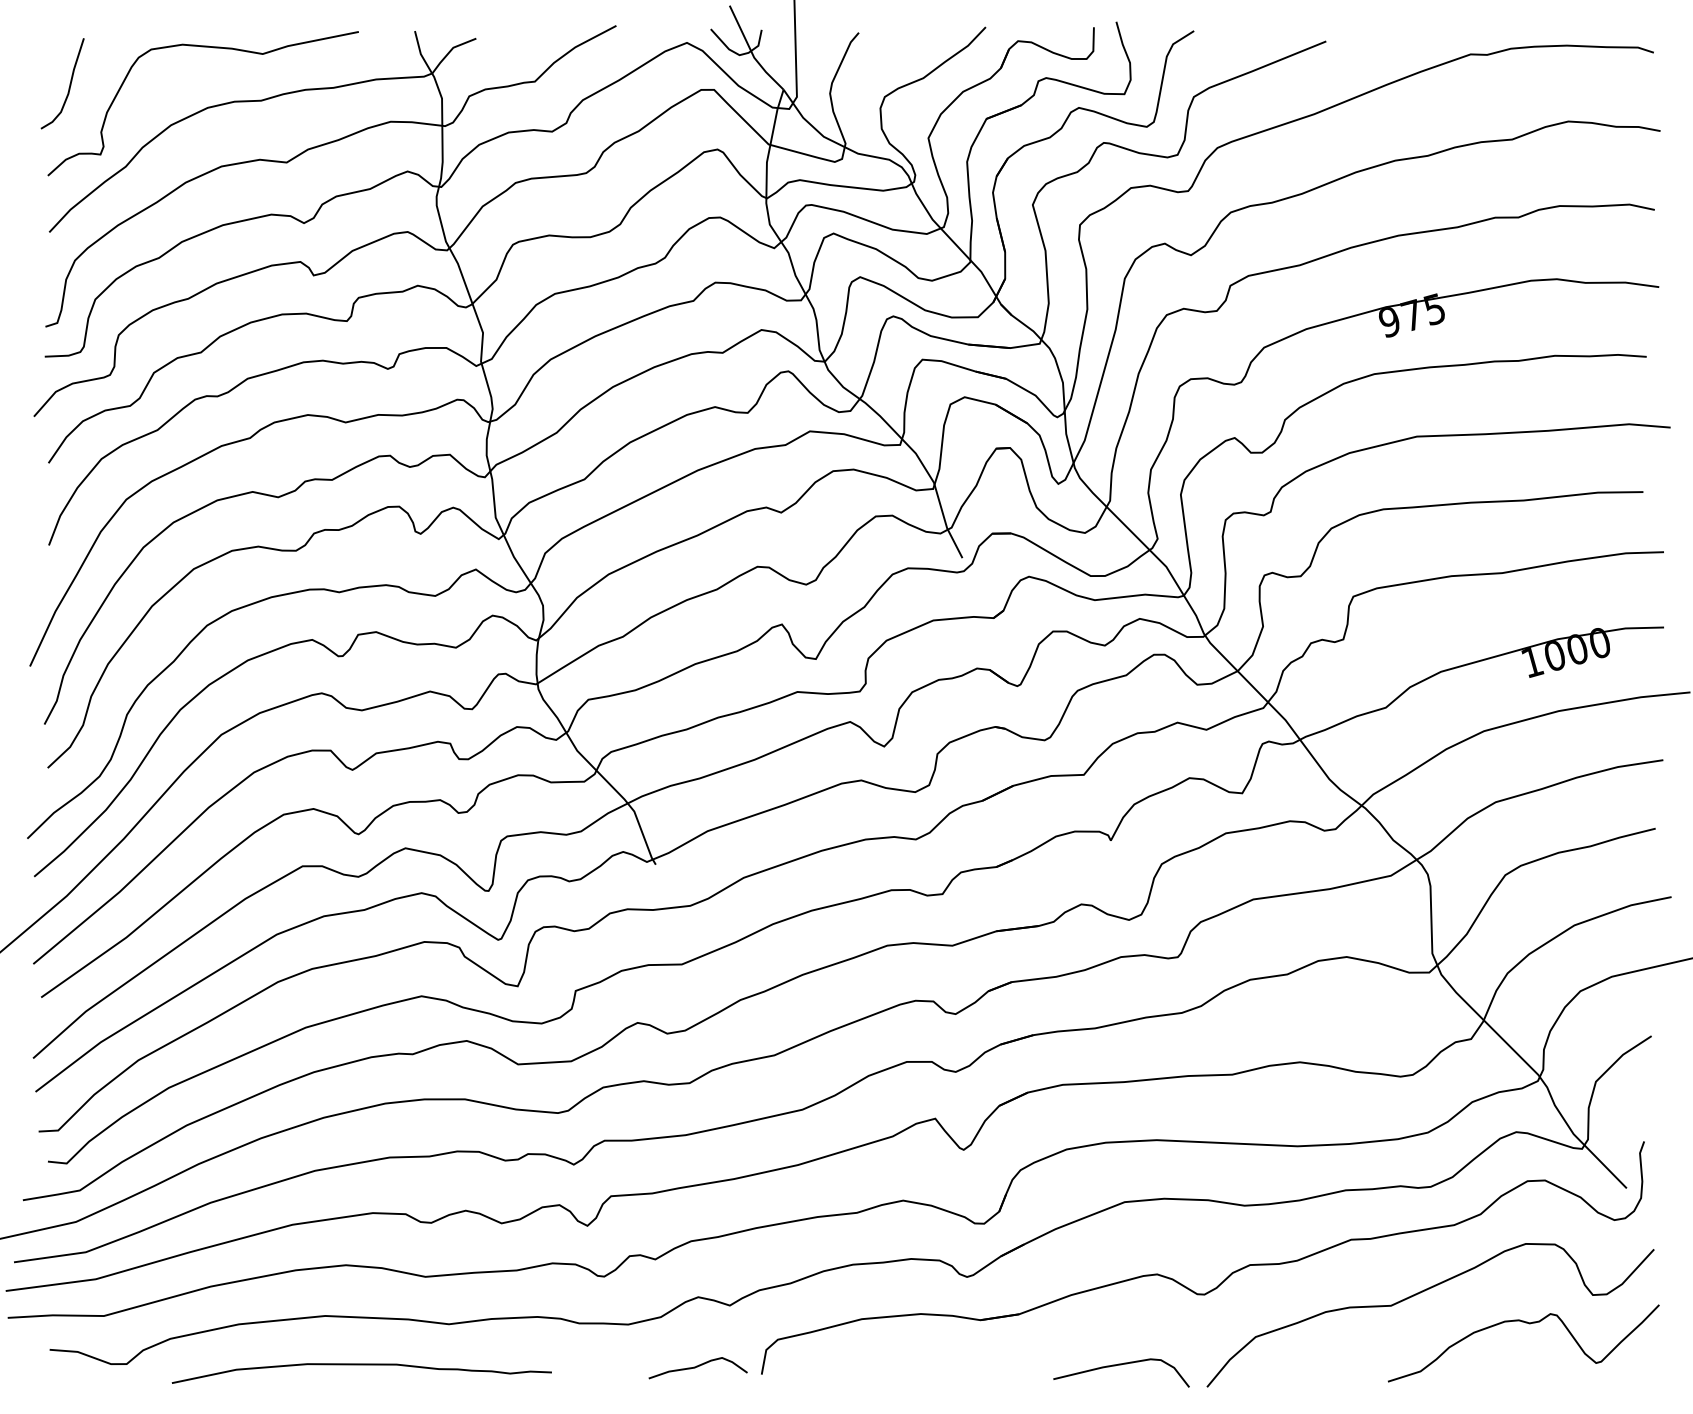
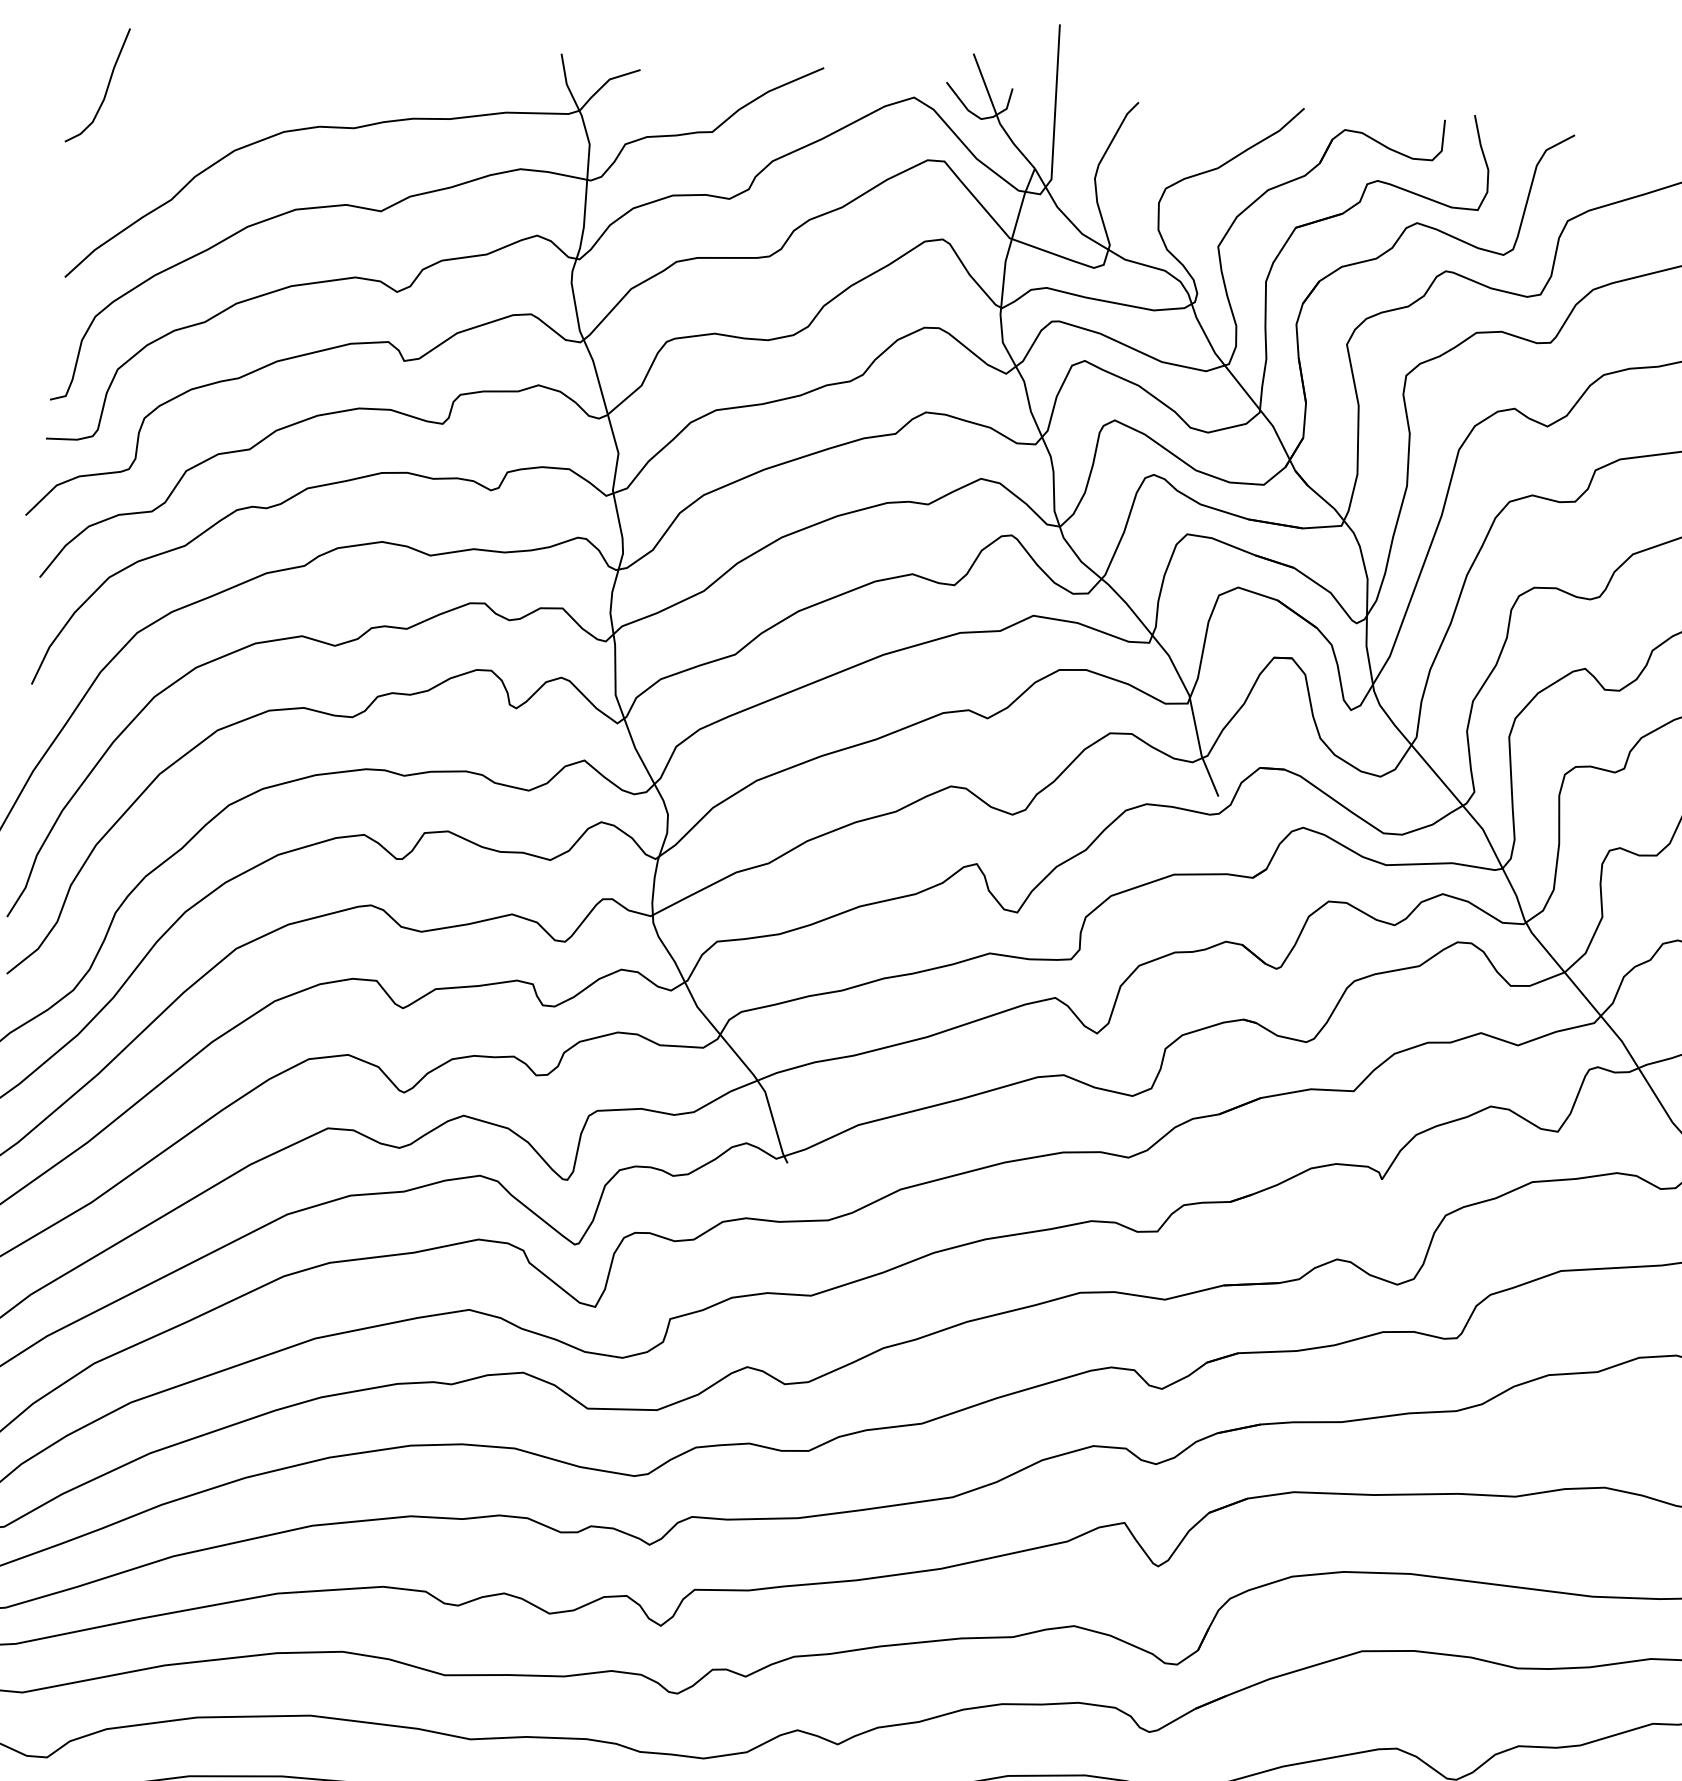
part: (202, 47) -> (283, 52), removed

